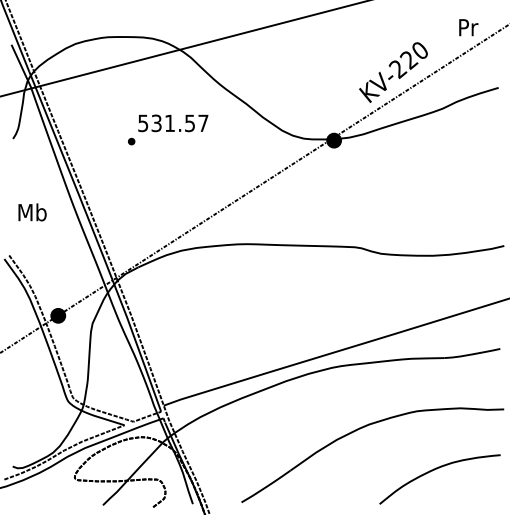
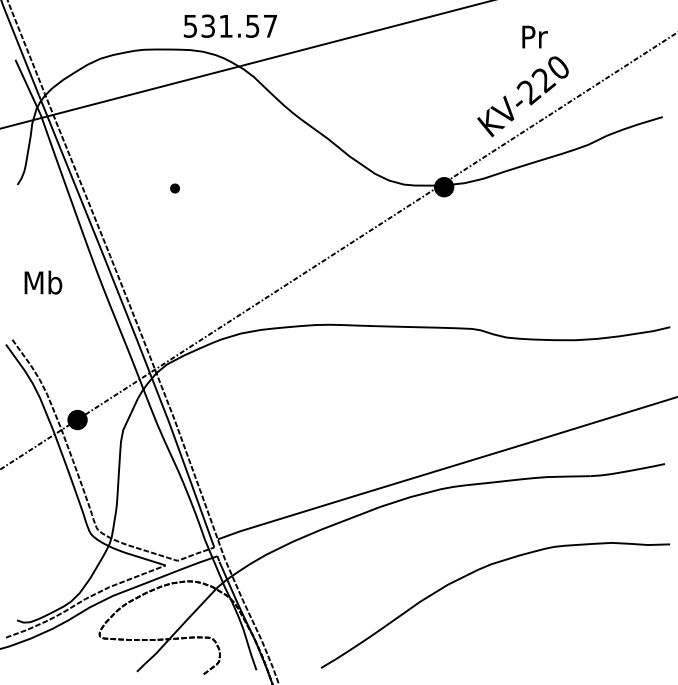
text: (468, 27) -> (534, 36), moved
text: (172, 122) -> (229, 25), moved
curve: (434, 470) -> (577, 625), removed

